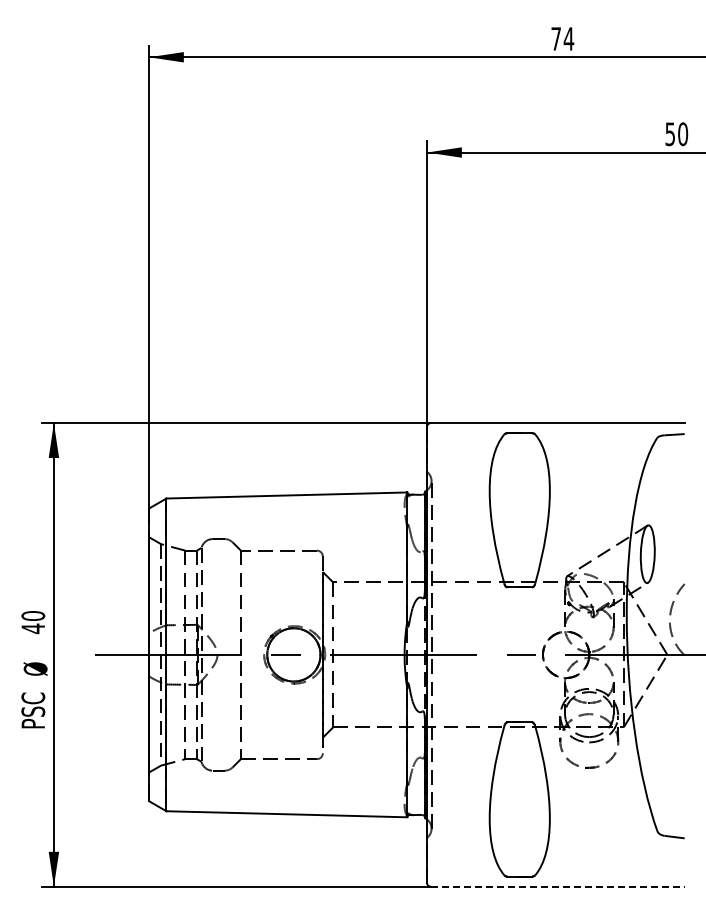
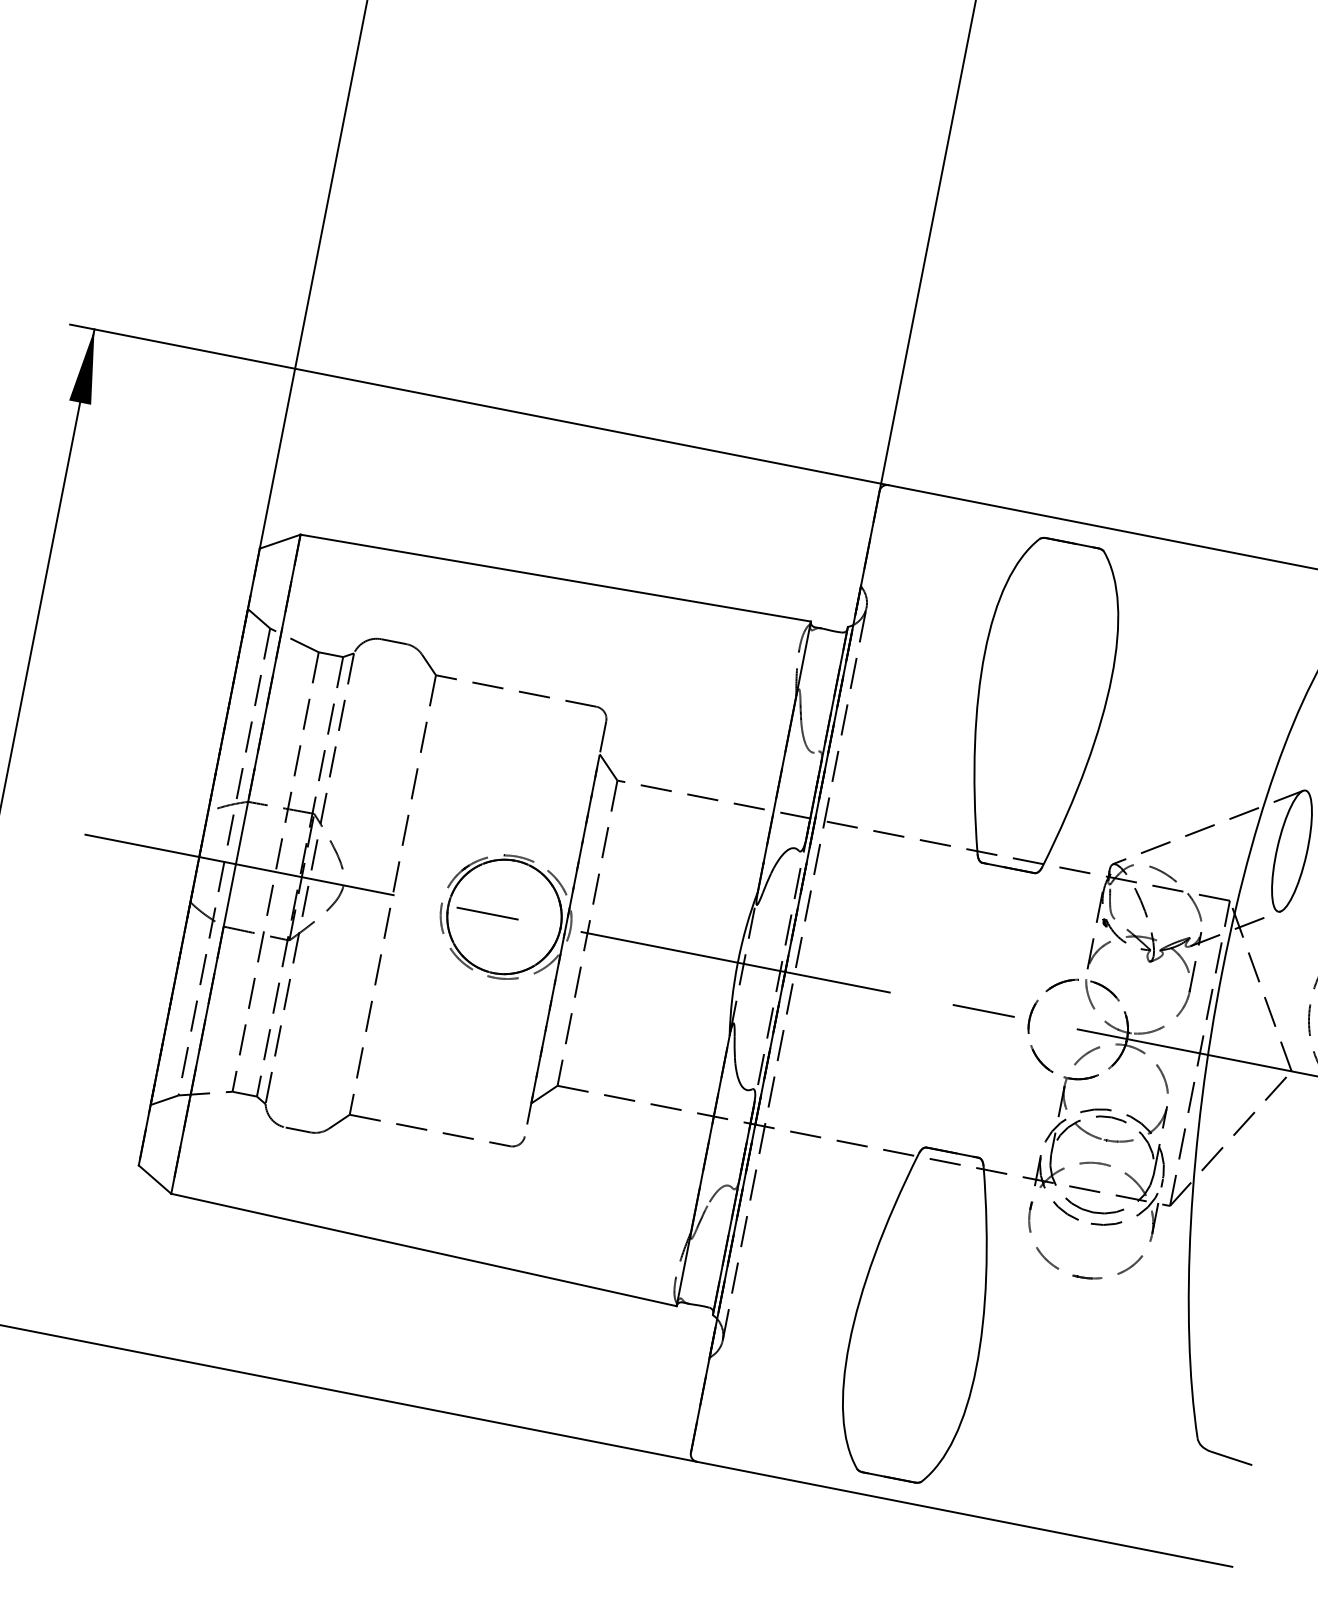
line: (558, 886) -> (966, 1514), dashed -> solid

